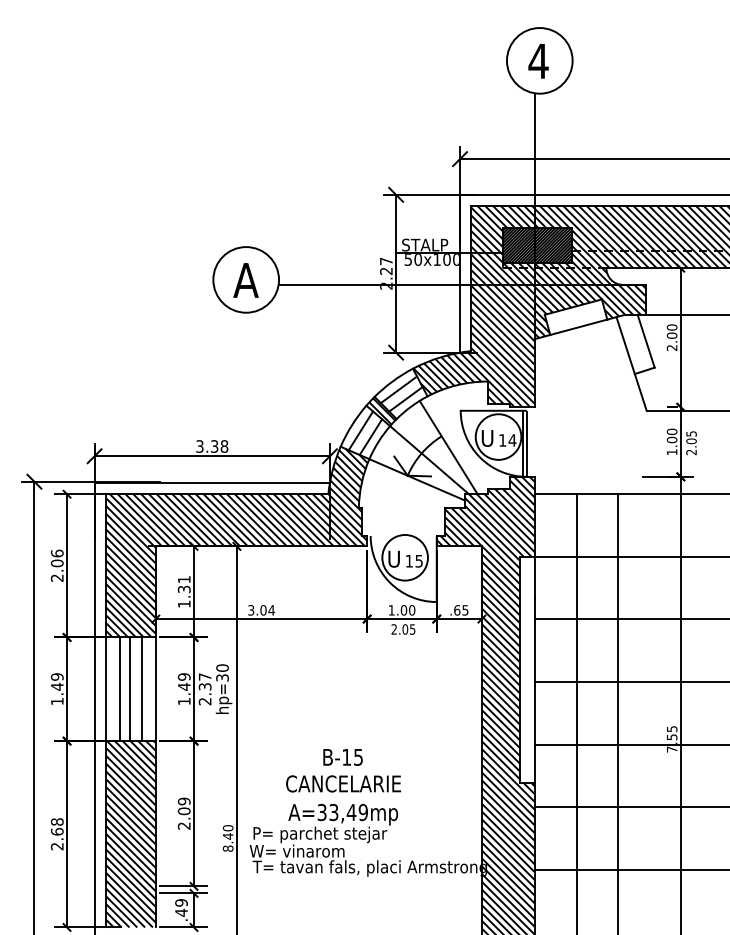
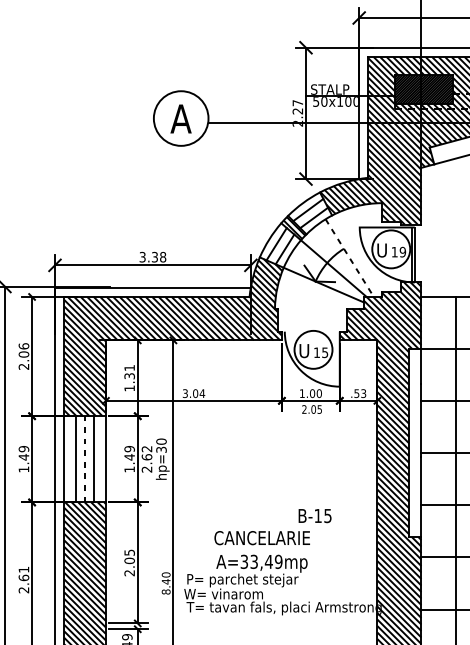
text: (512, 440) -> (402, 252), 14 -> 19
line: (448, 447) -> (349, 258), solid -> dashed
text: (461, 610) -> (360, 393), .65 -> .53
text: (204, 681) -> (146, 452), 2.37 -> 2.62
line: (130, 689) -> (84, 459), solid -> dashed
text: (342, 757) -> (314, 516), moved
text: (183, 801) -> (129, 552), 2.09 -> 2.05
text: (56, 821) -> (23, 569), 2.68 -> 2.61

